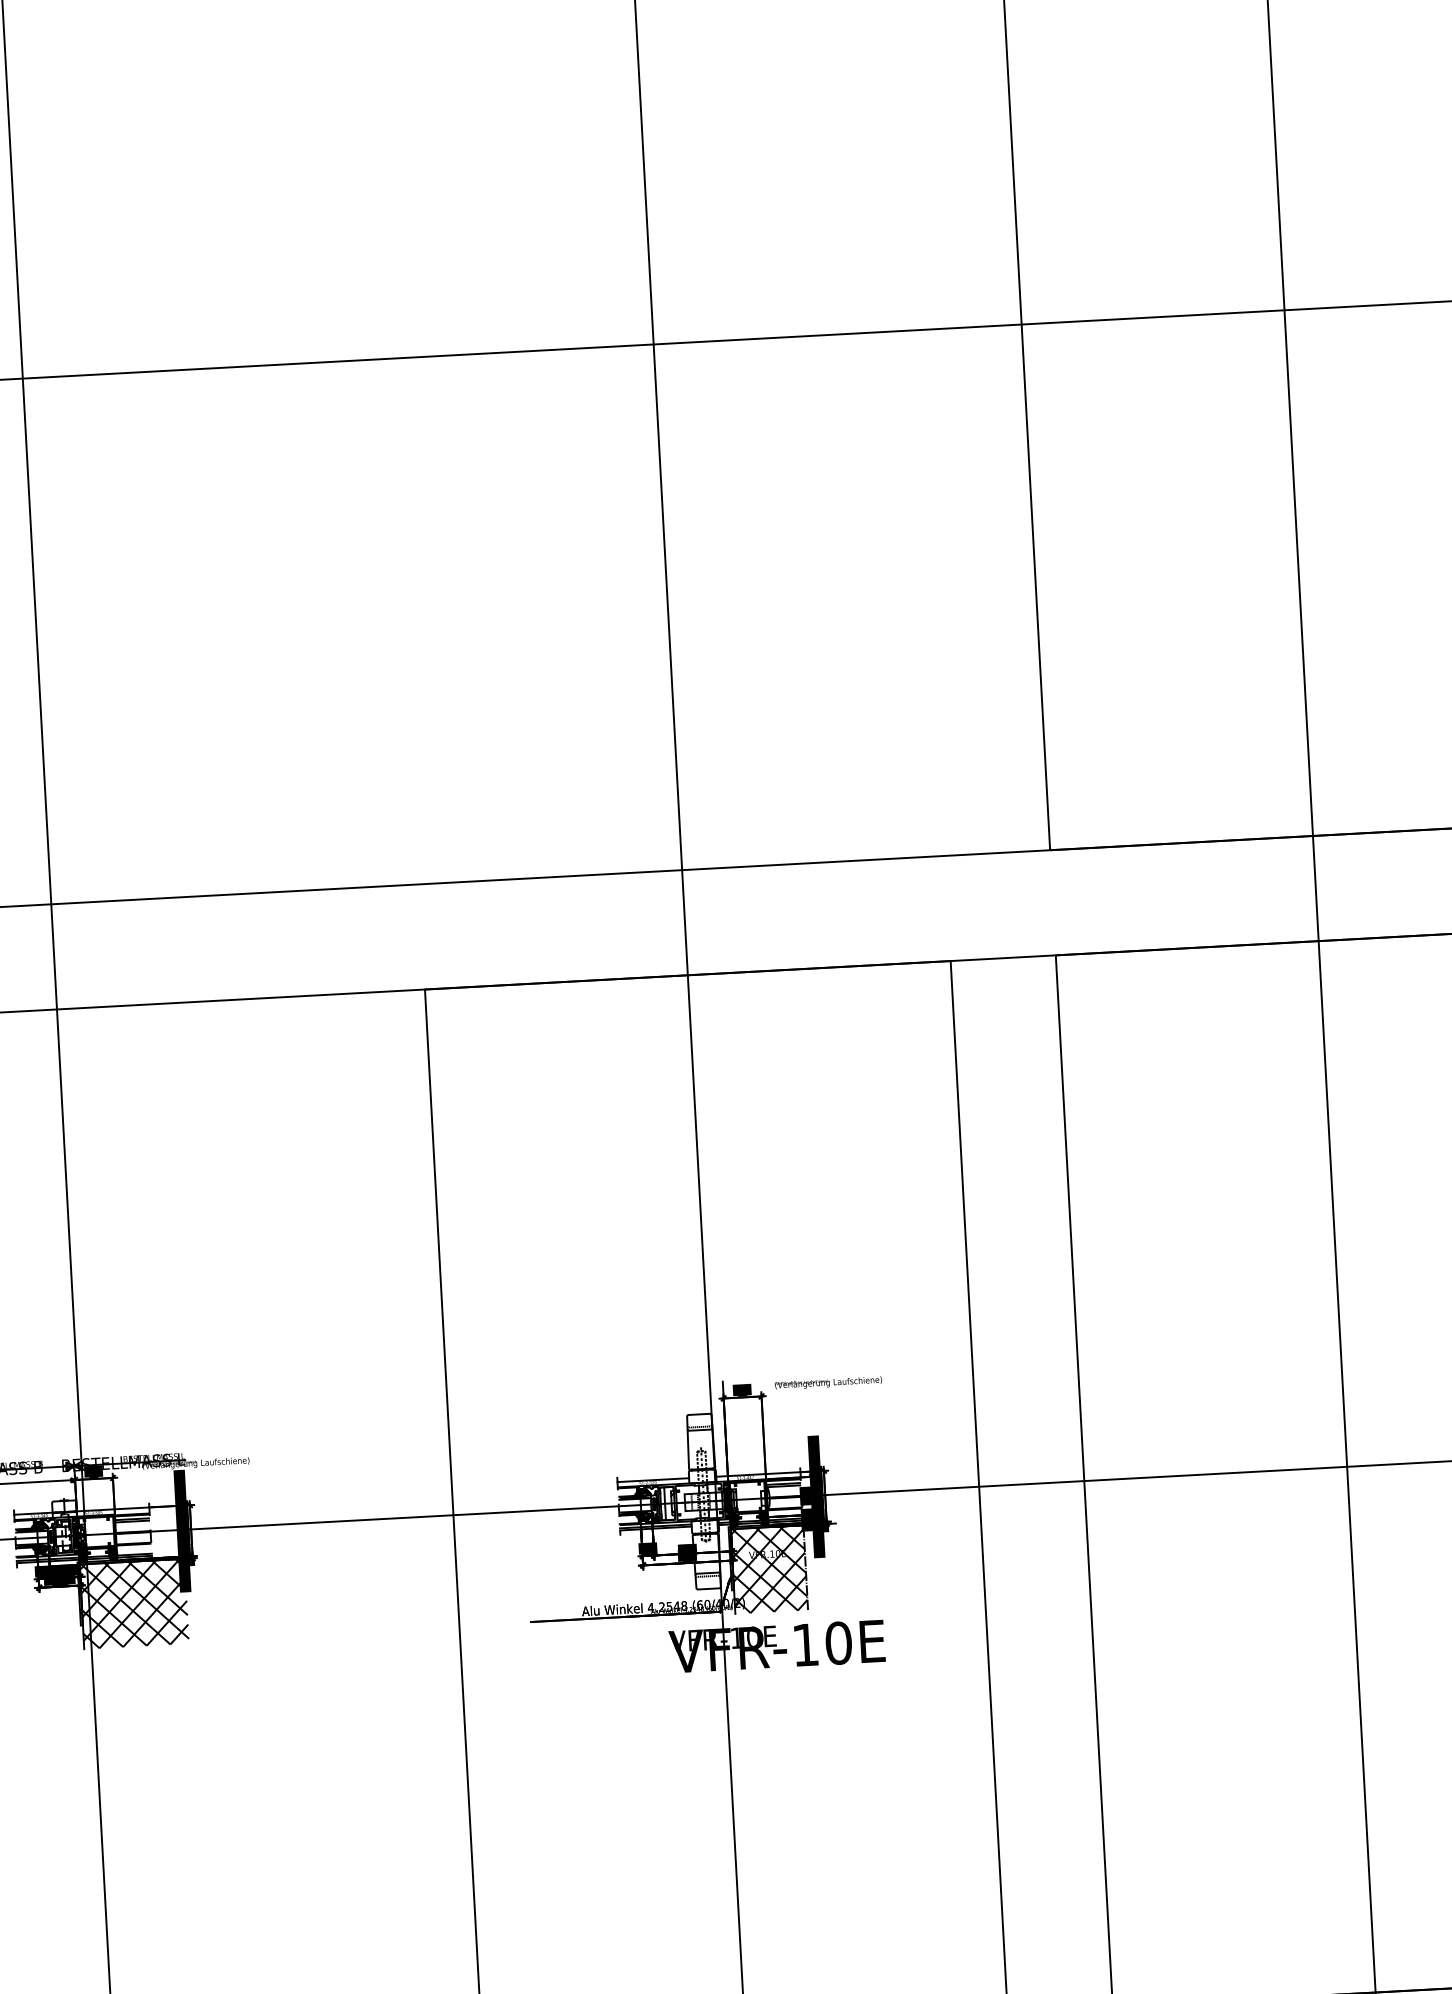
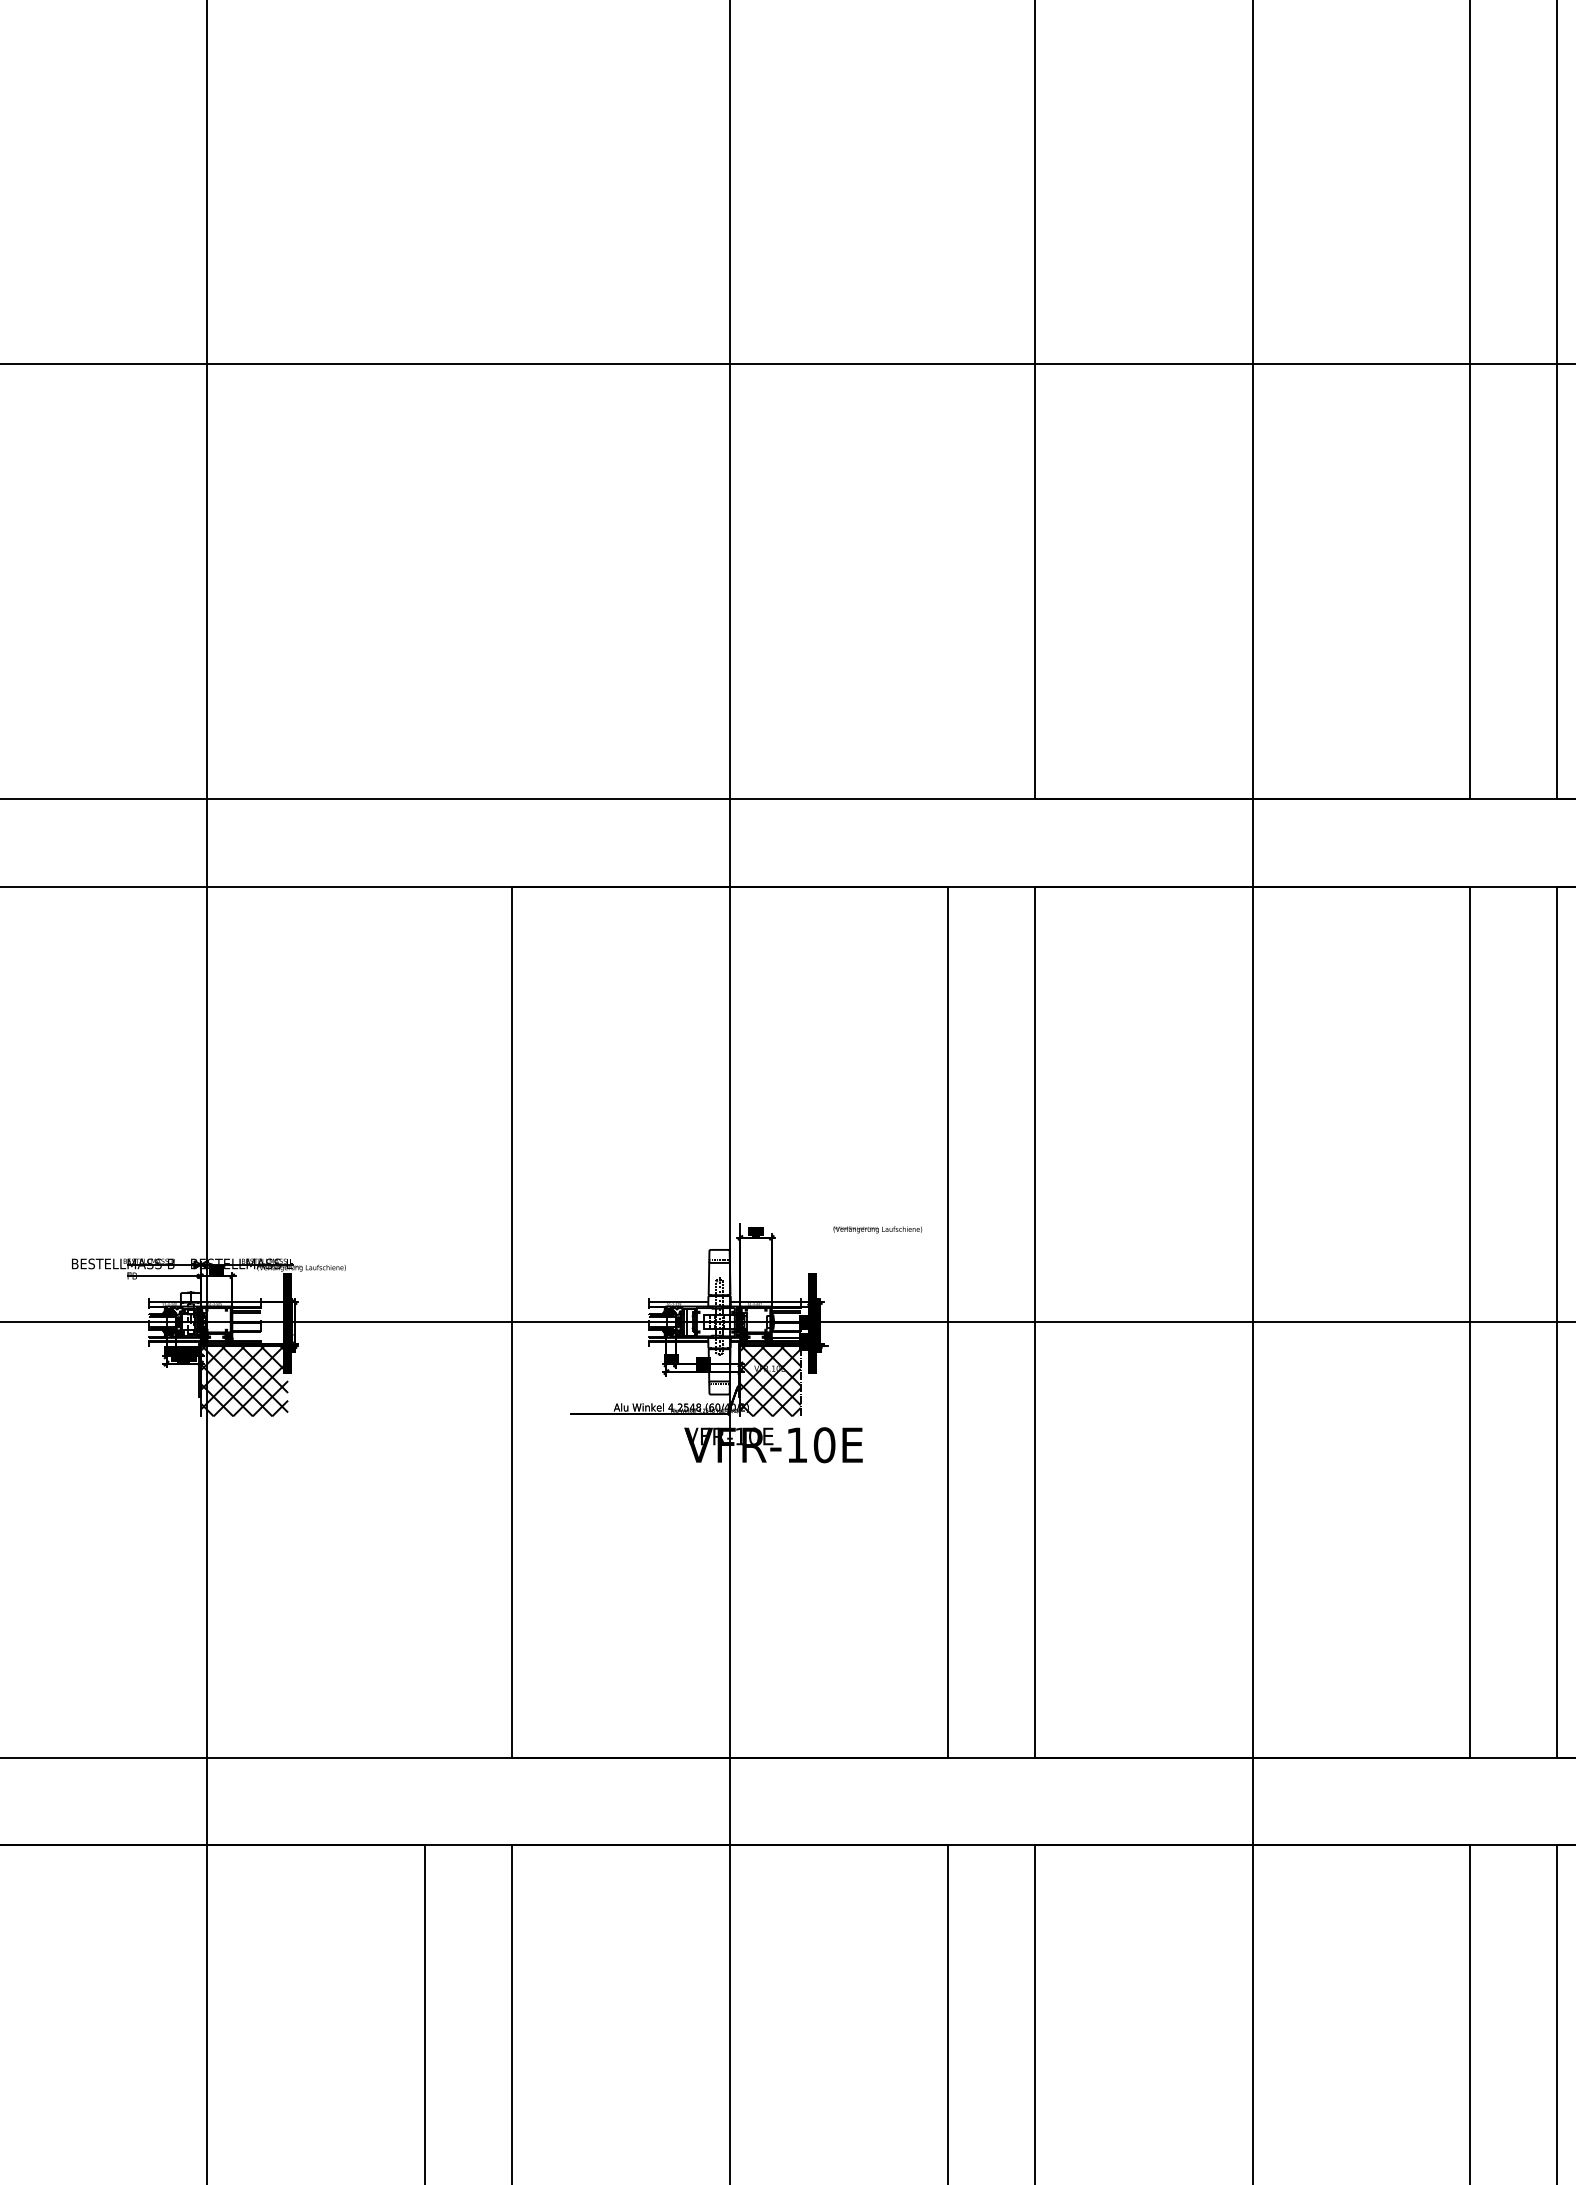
text: (828, 1382) -> (877, 1229), moved

